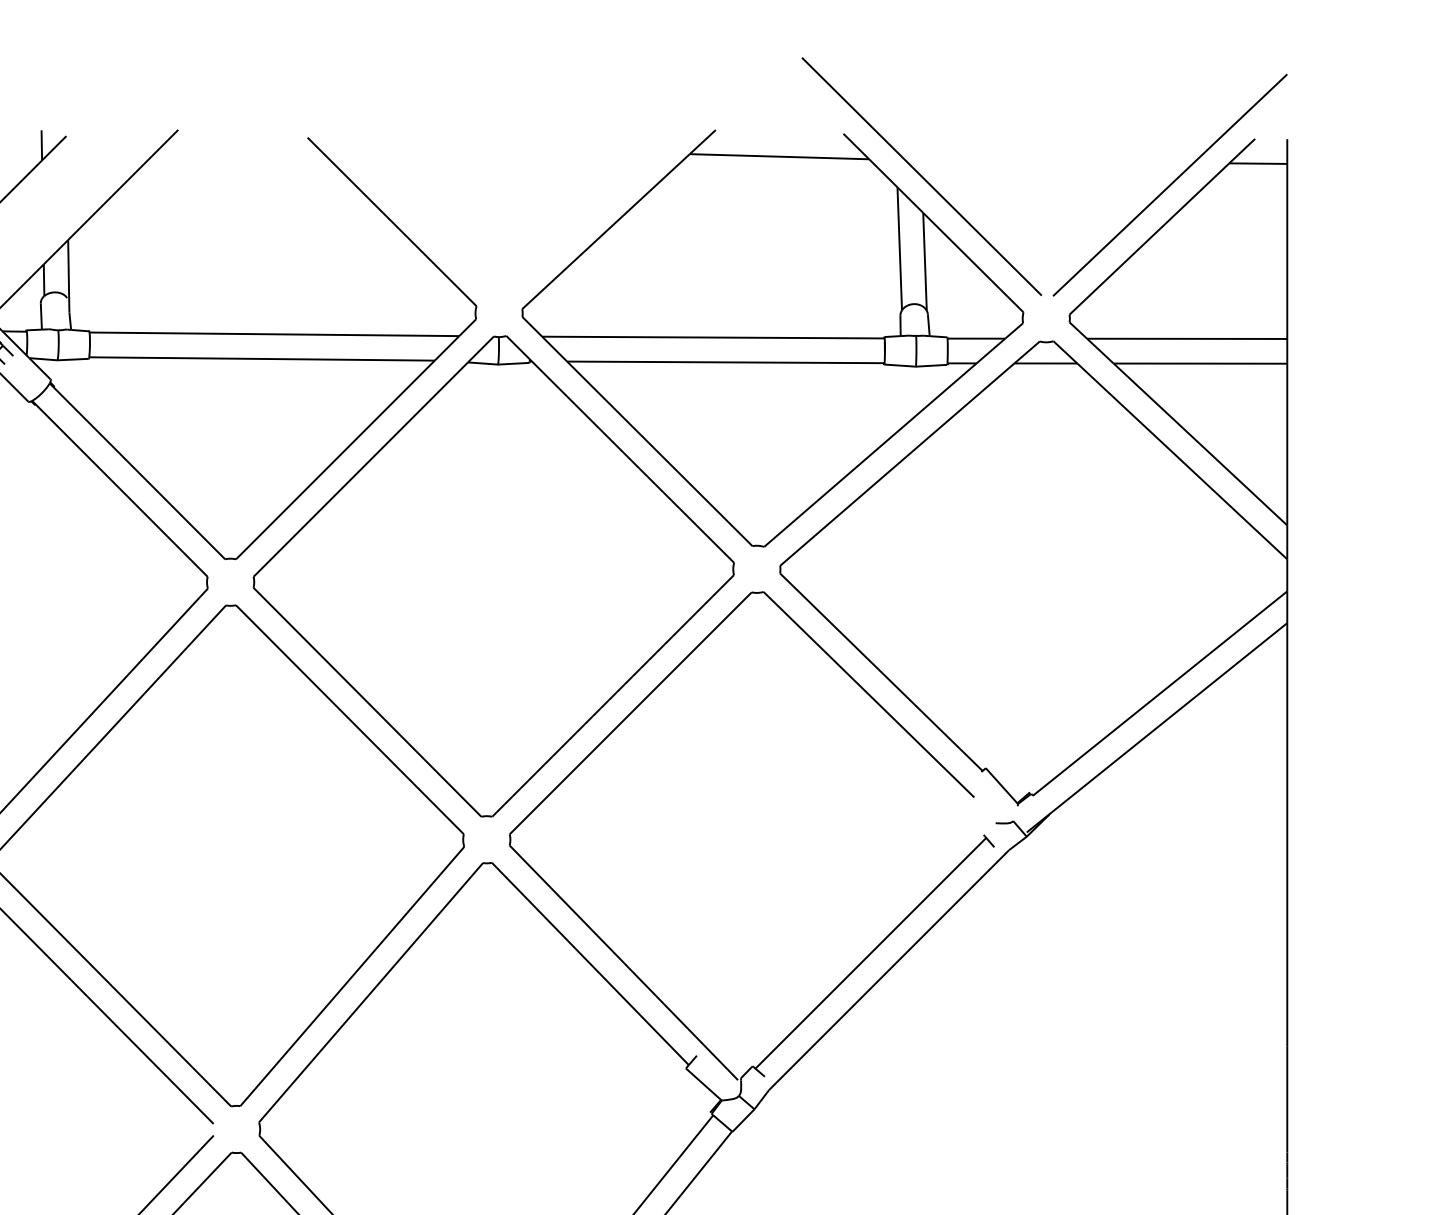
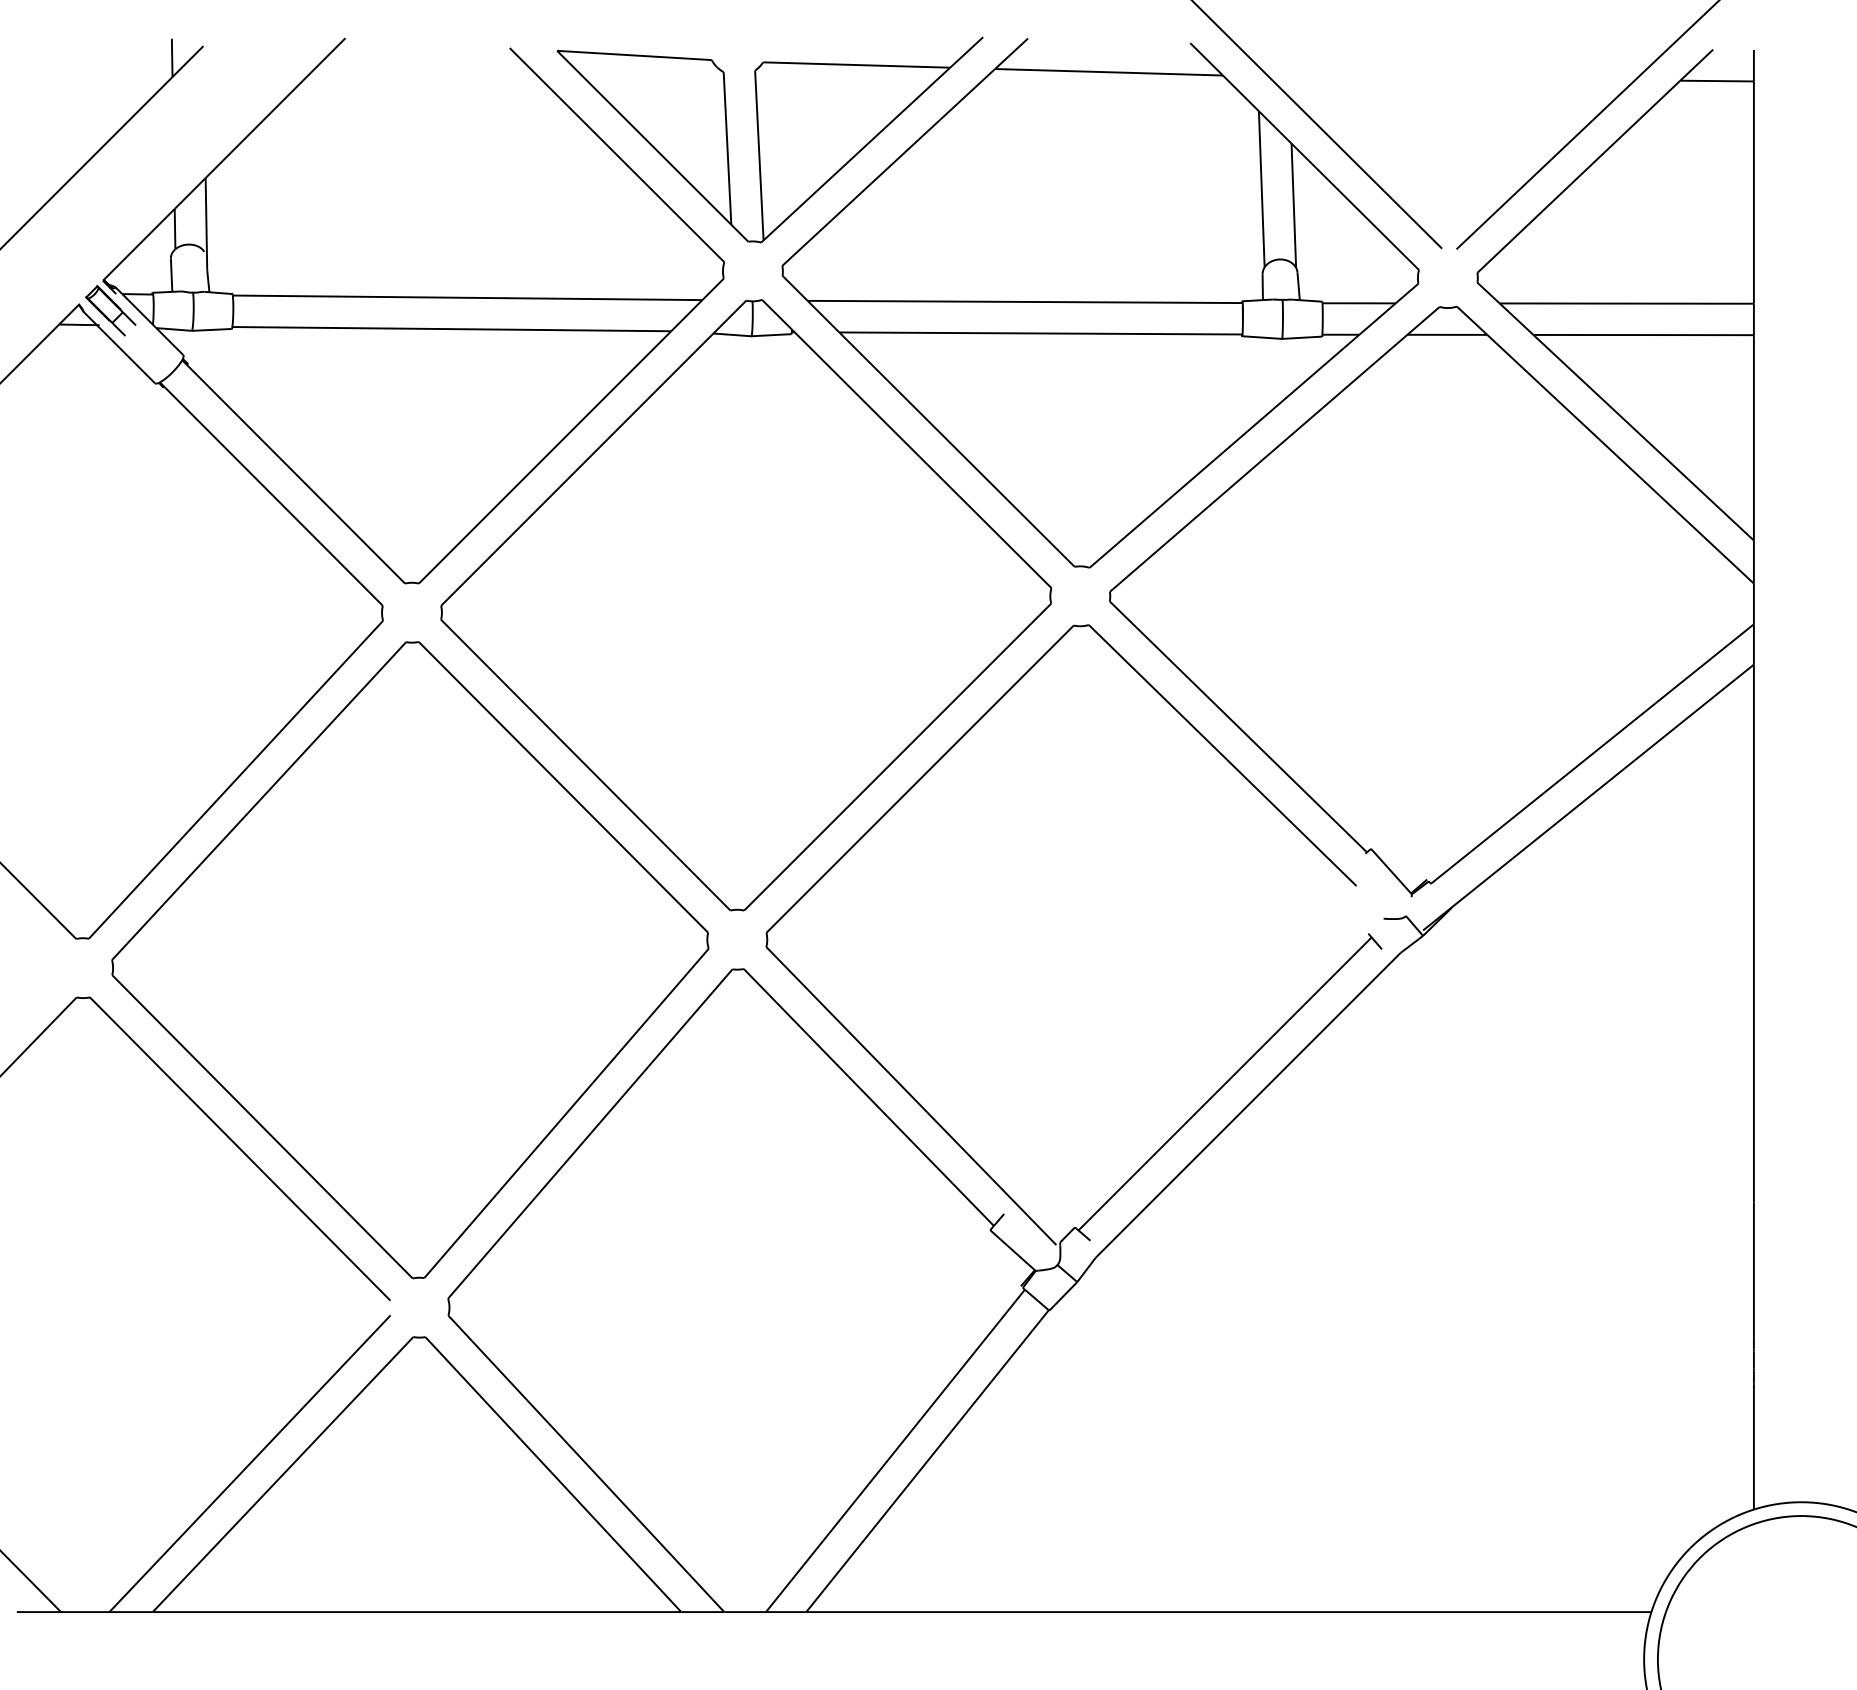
part: (512, 209) -> (769, 139), added

